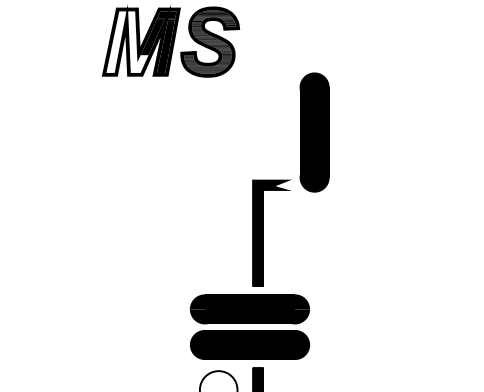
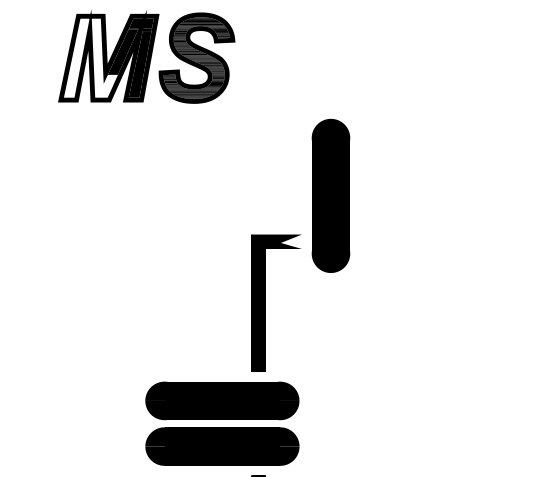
part: (314, 132) -> (330, 195), moved
part: (249, 326) -> (221, 422), moved

